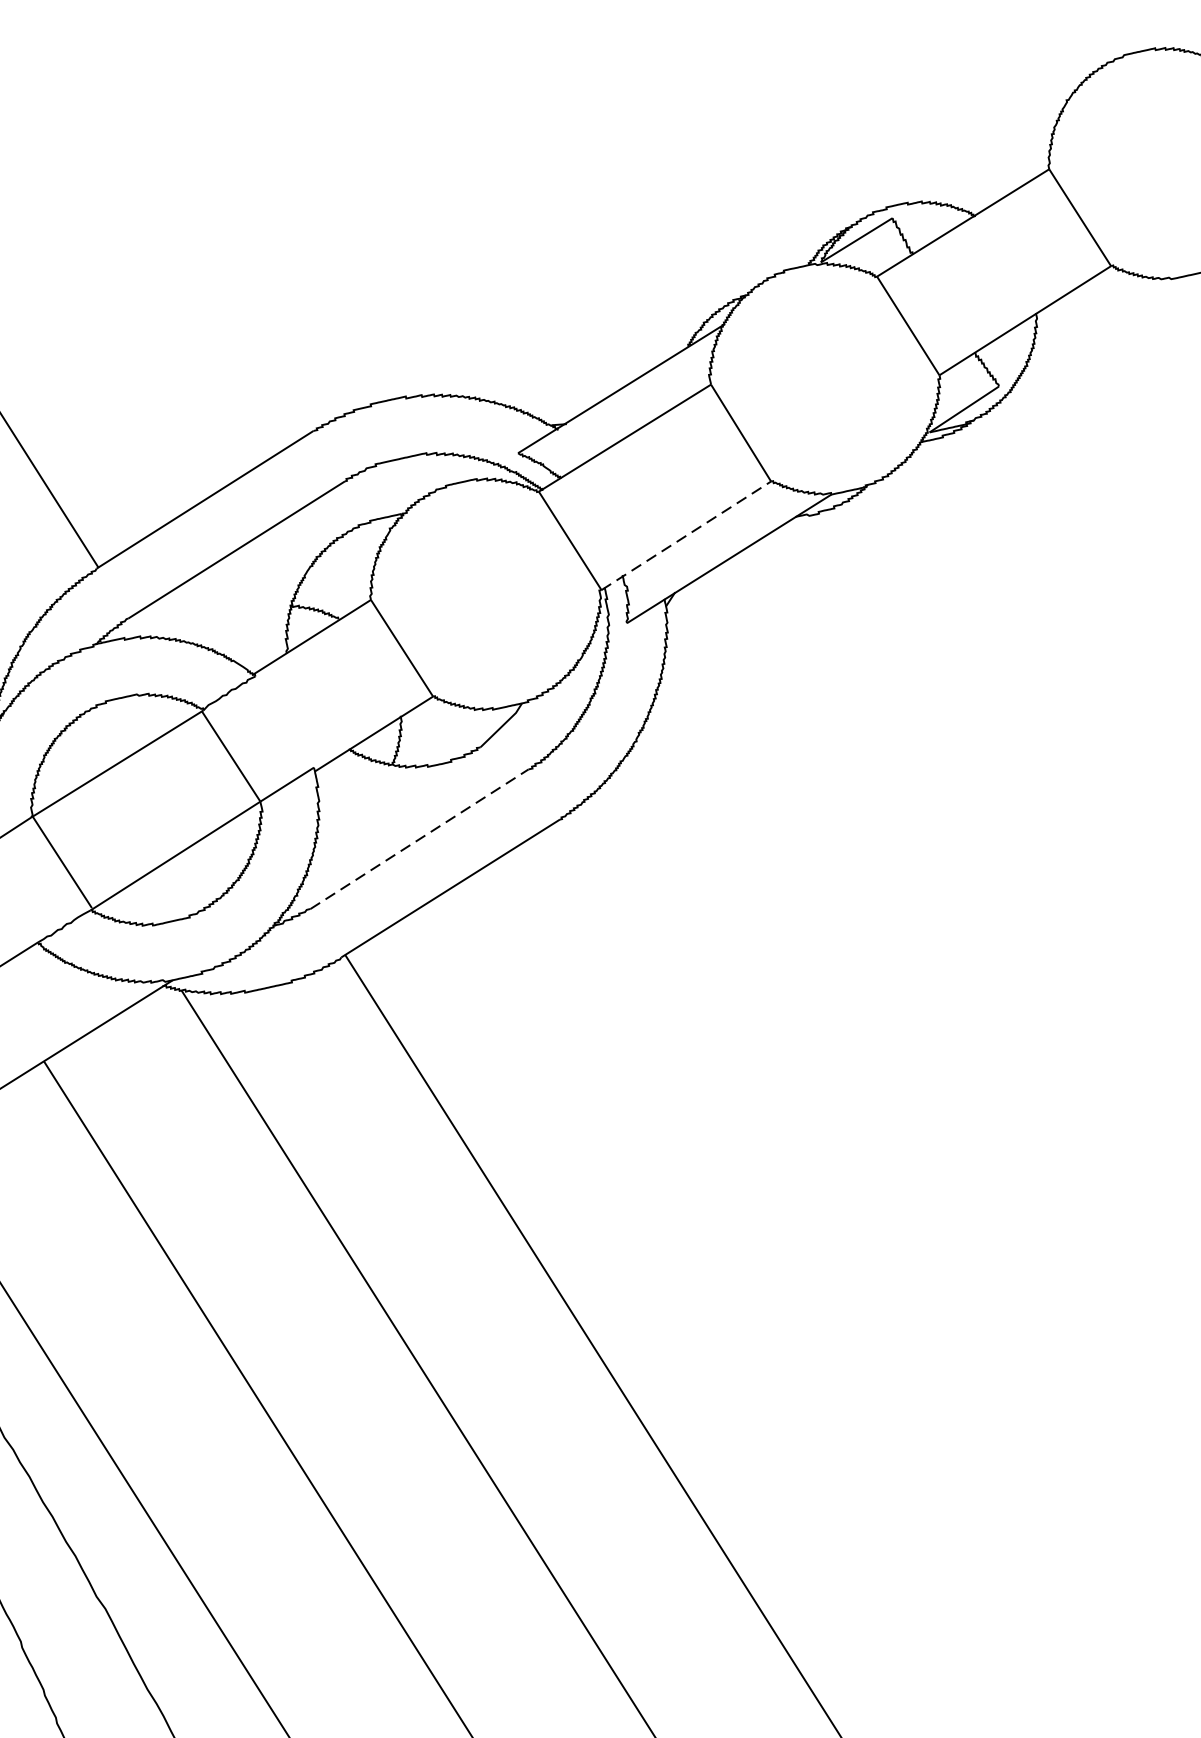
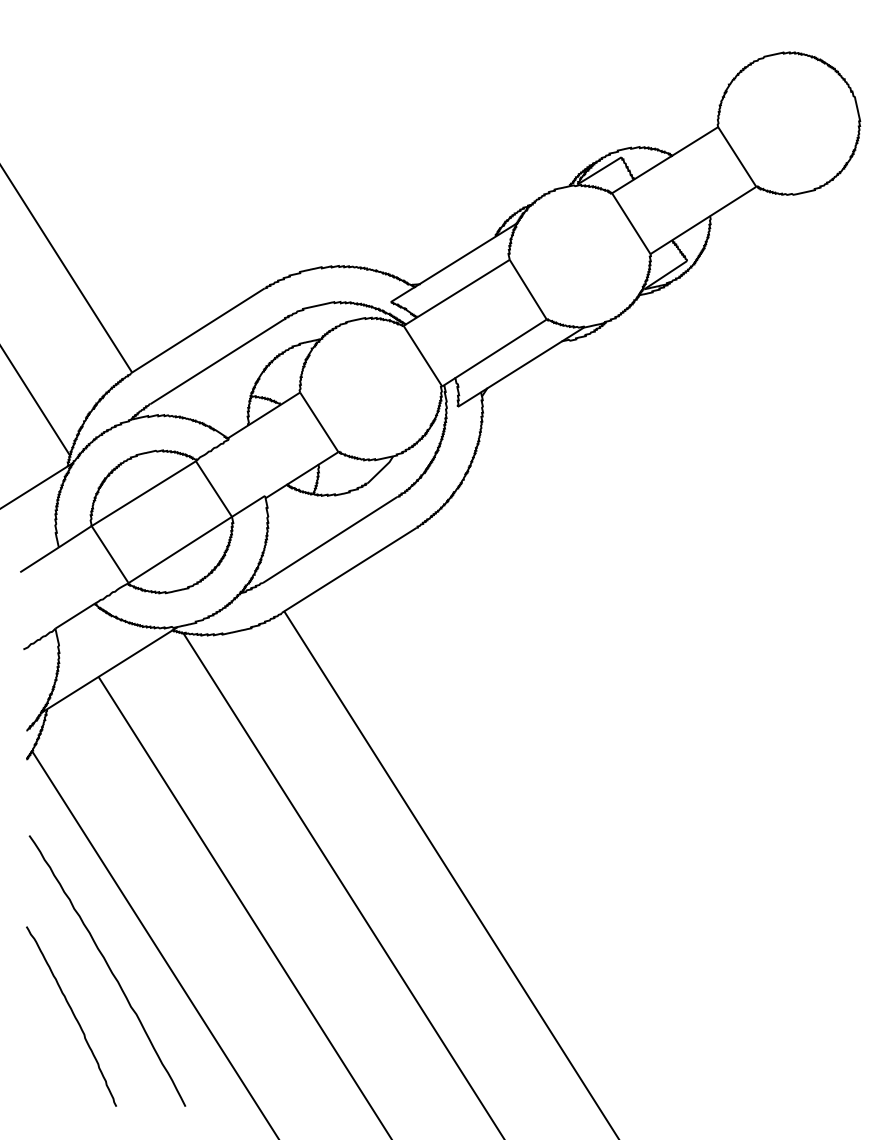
line: (686, 534) -> (494, 352), dashed -> solid
line: (420, 839) -> (330, 540), dashed -> solid

